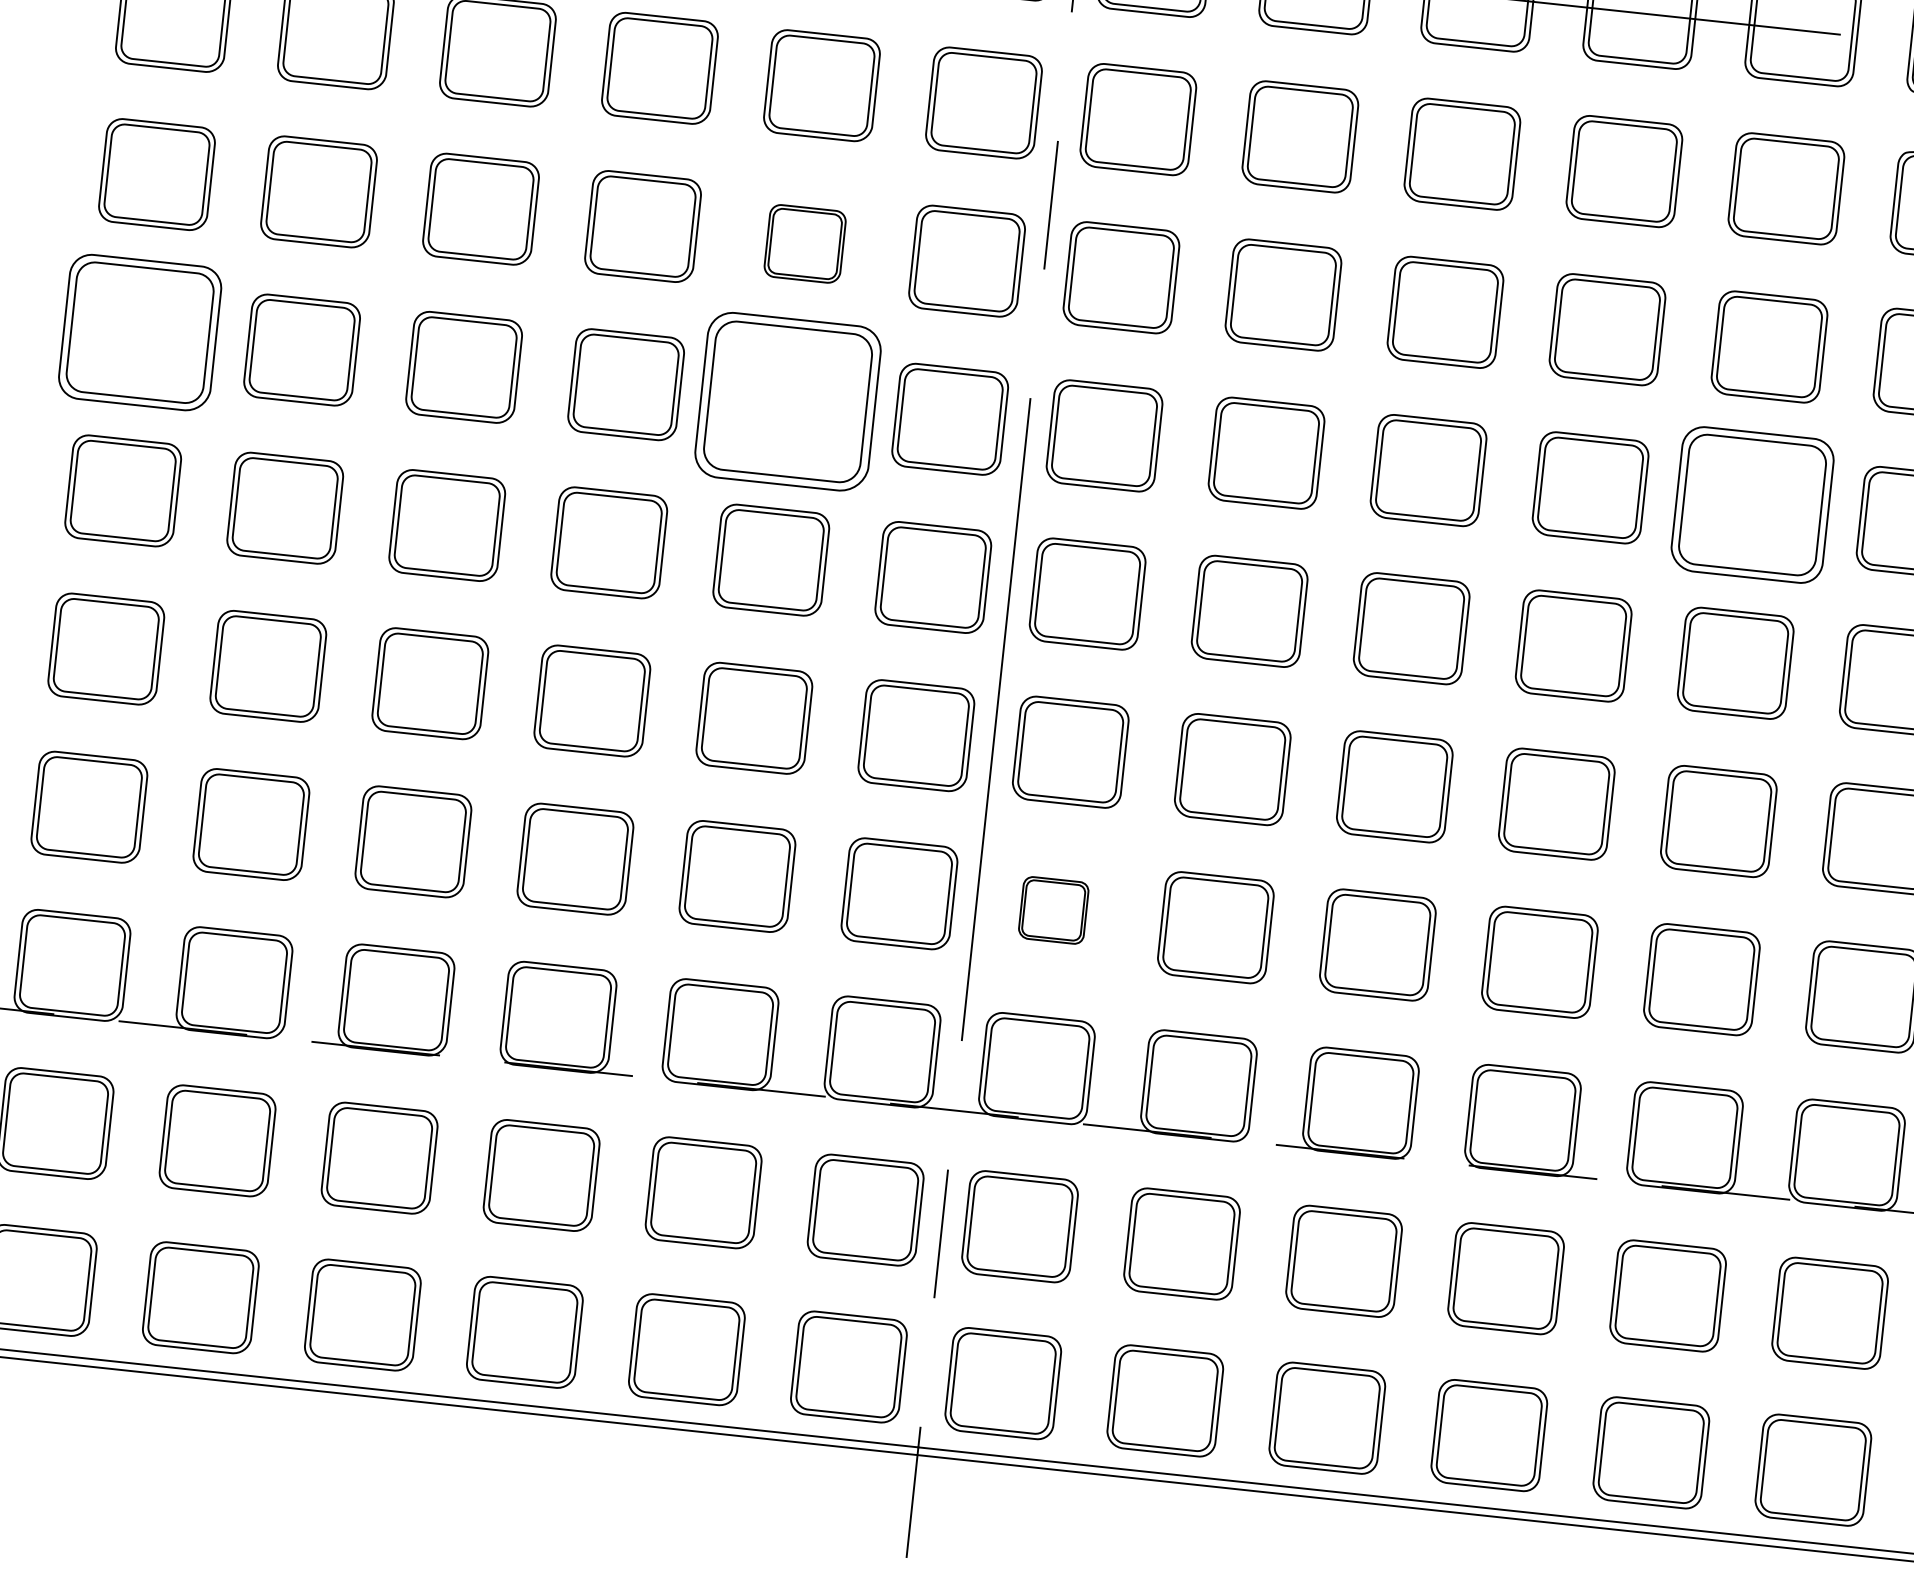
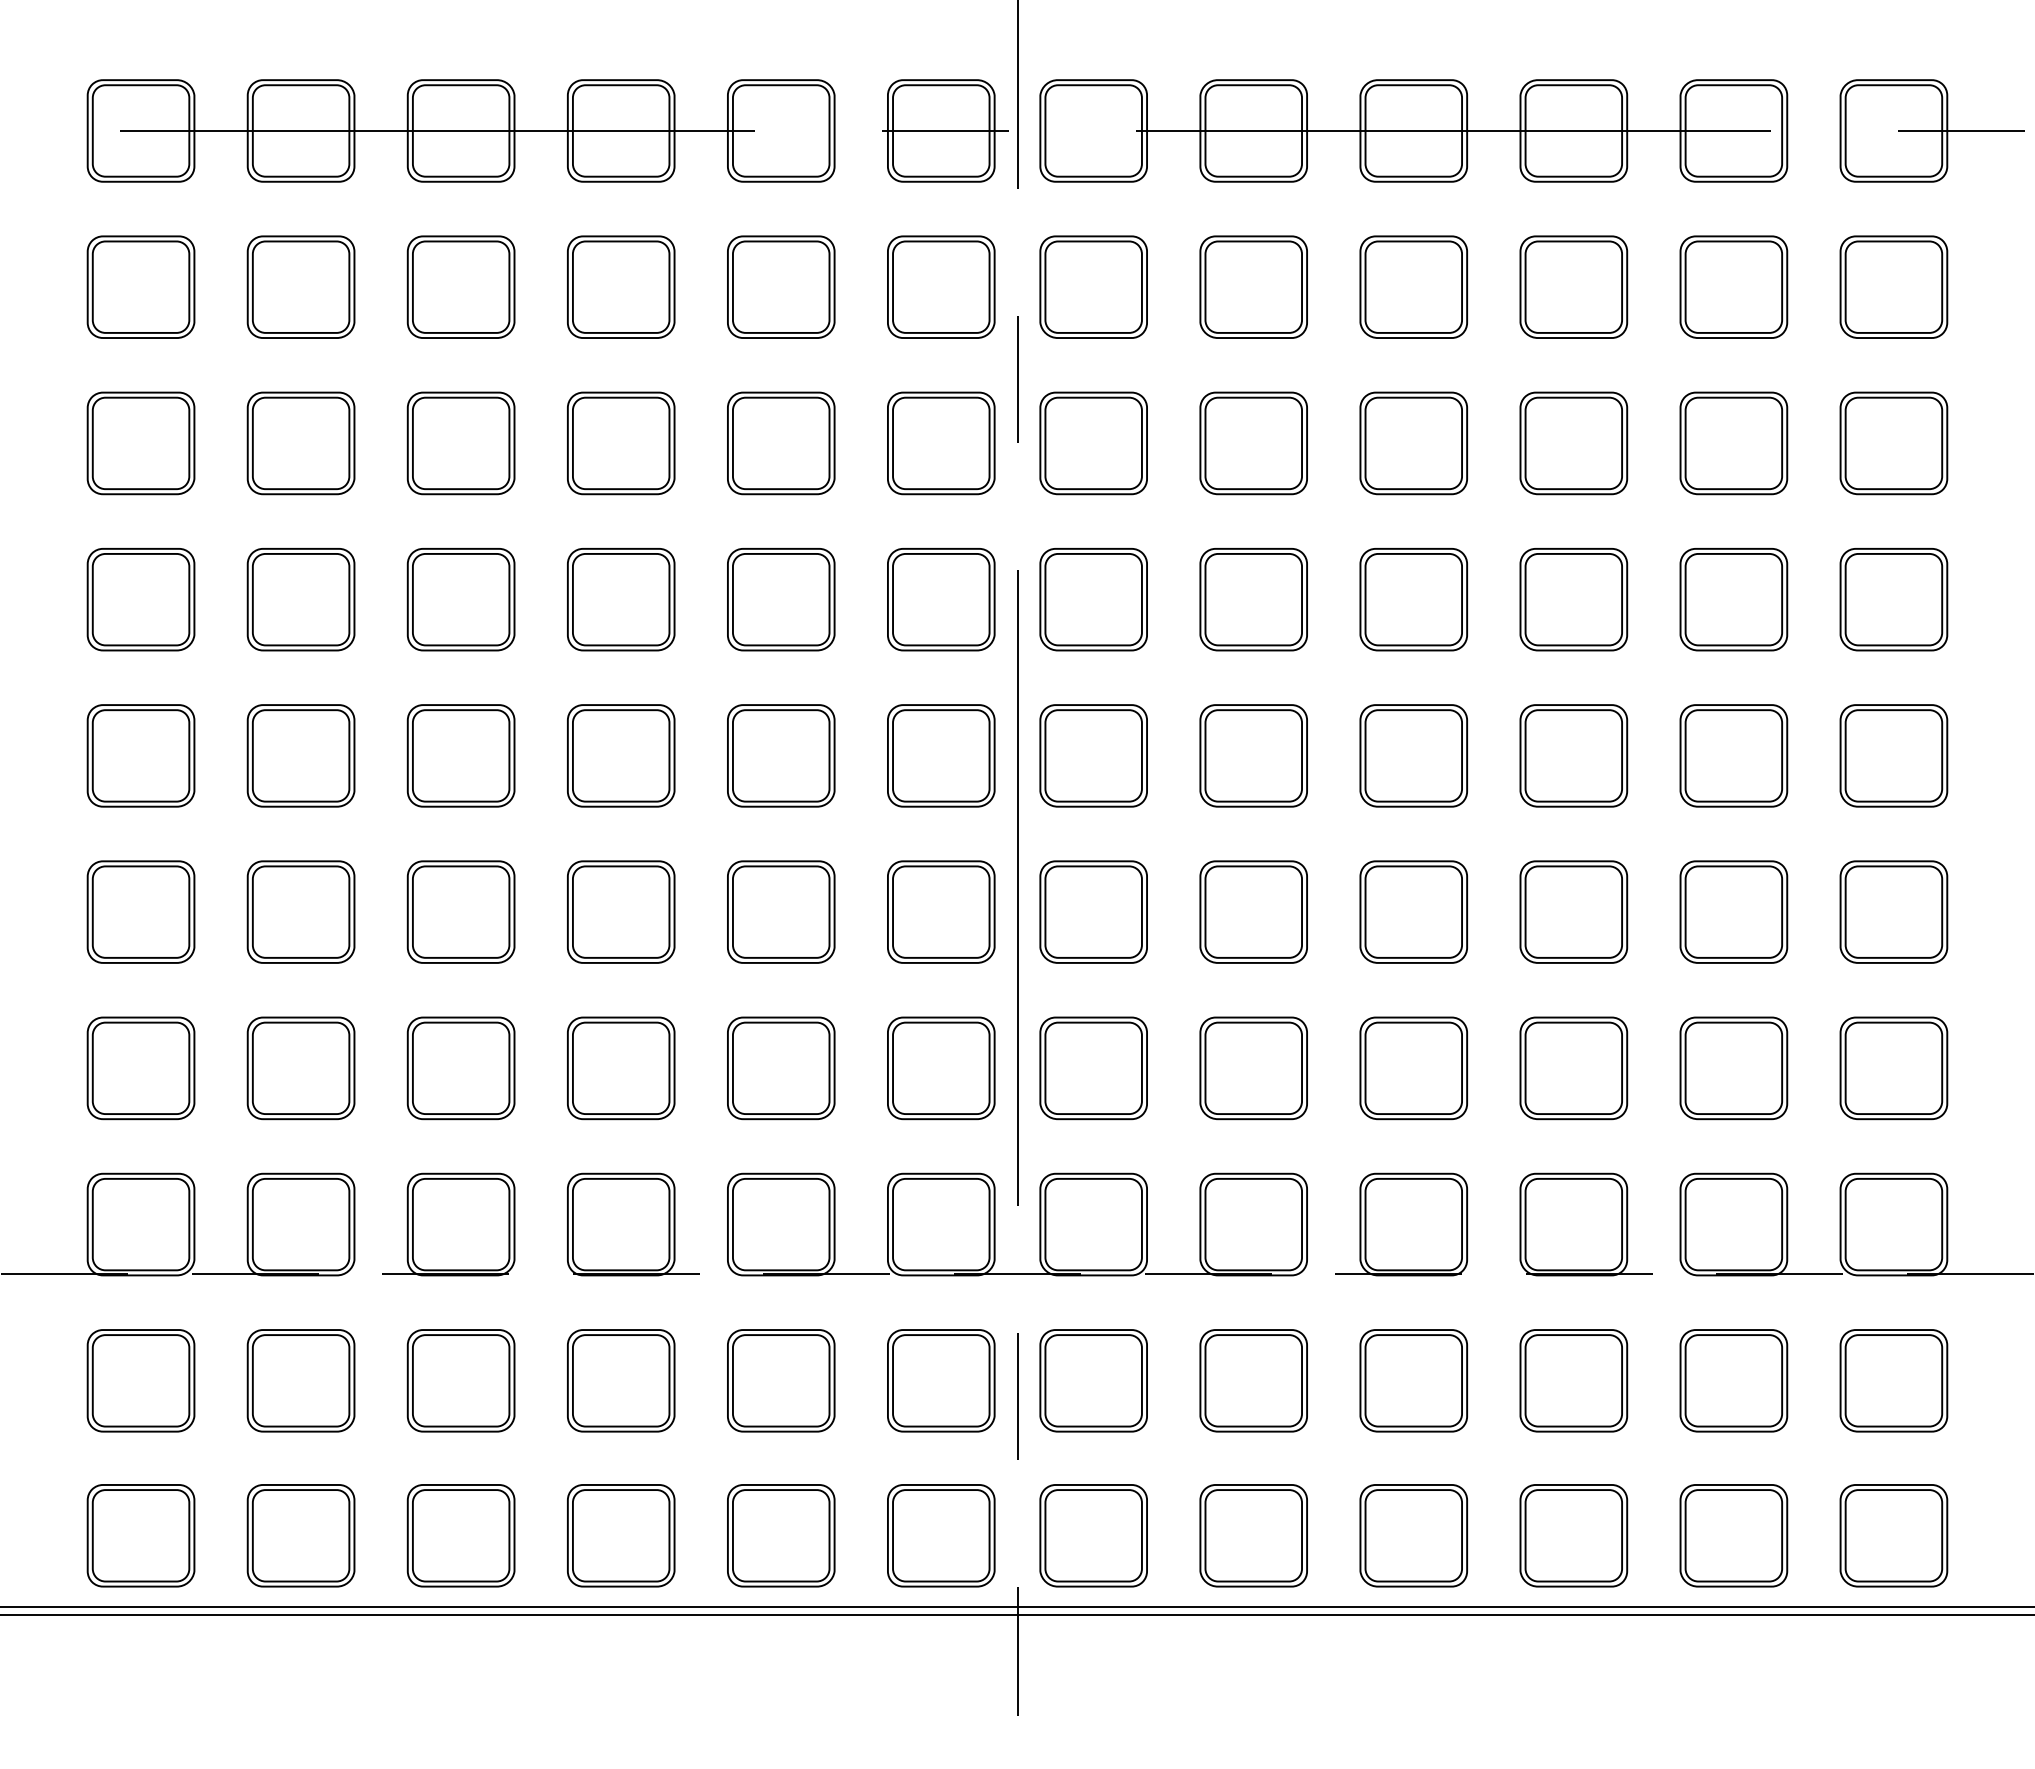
part: (805, 244) -> (781, 443), size x1.43
part: (139, 332) -> (140, 599), size x0.71
part: (788, 401) -> (781, 599), size x0.62
part: (1752, 504) -> (1733, 599), size x0.71
part: (1053, 910) -> (1093, 1068), size x1.67

